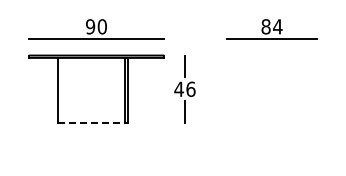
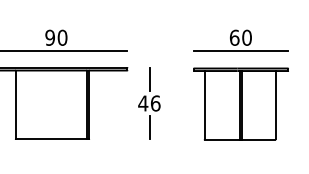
text: (271, 26) -> (240, 37), 84 -> 60
part: (271, 89) -> (240, 103), added
line: (91, 123) -> (51, 139), dashed -> solid

